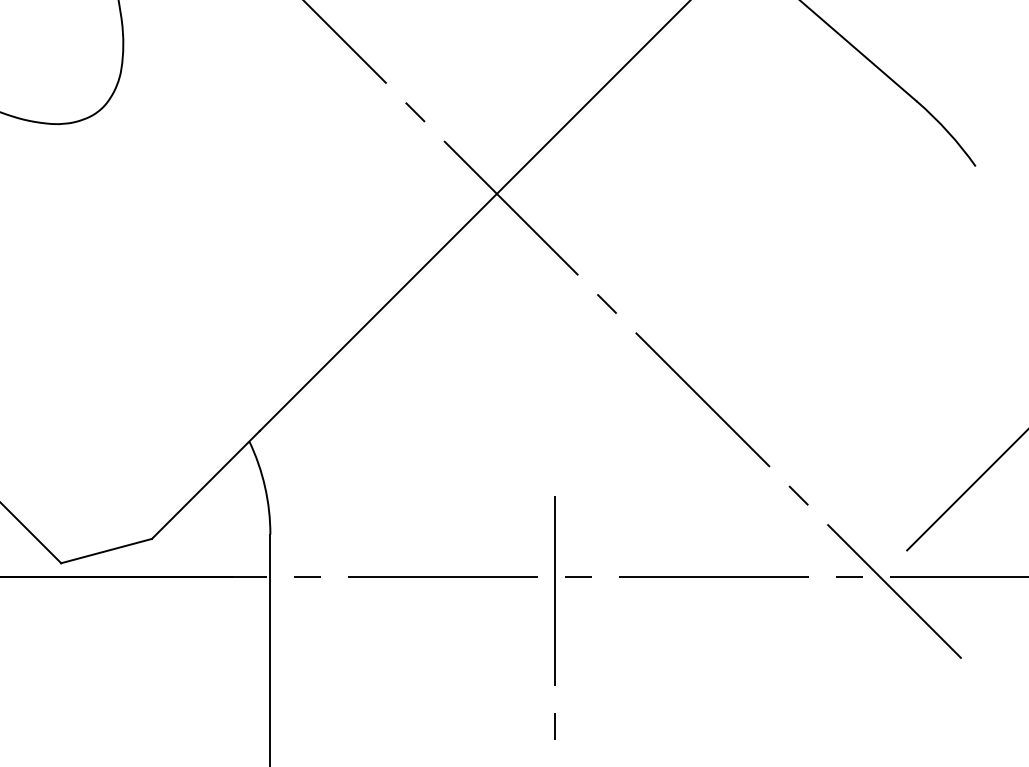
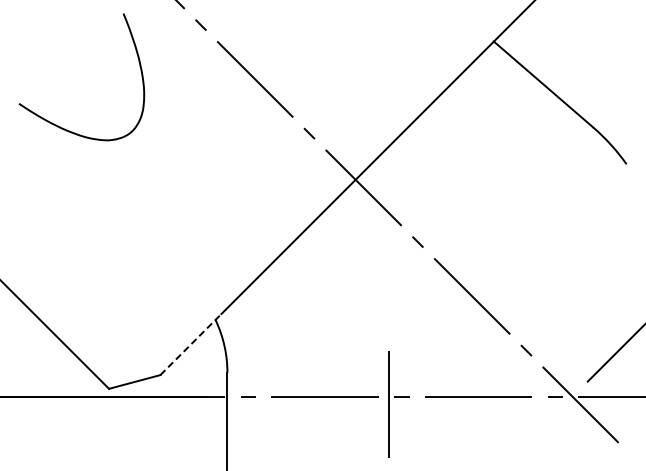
line: (206, 484) -> (191, 344), solid -> dashed

